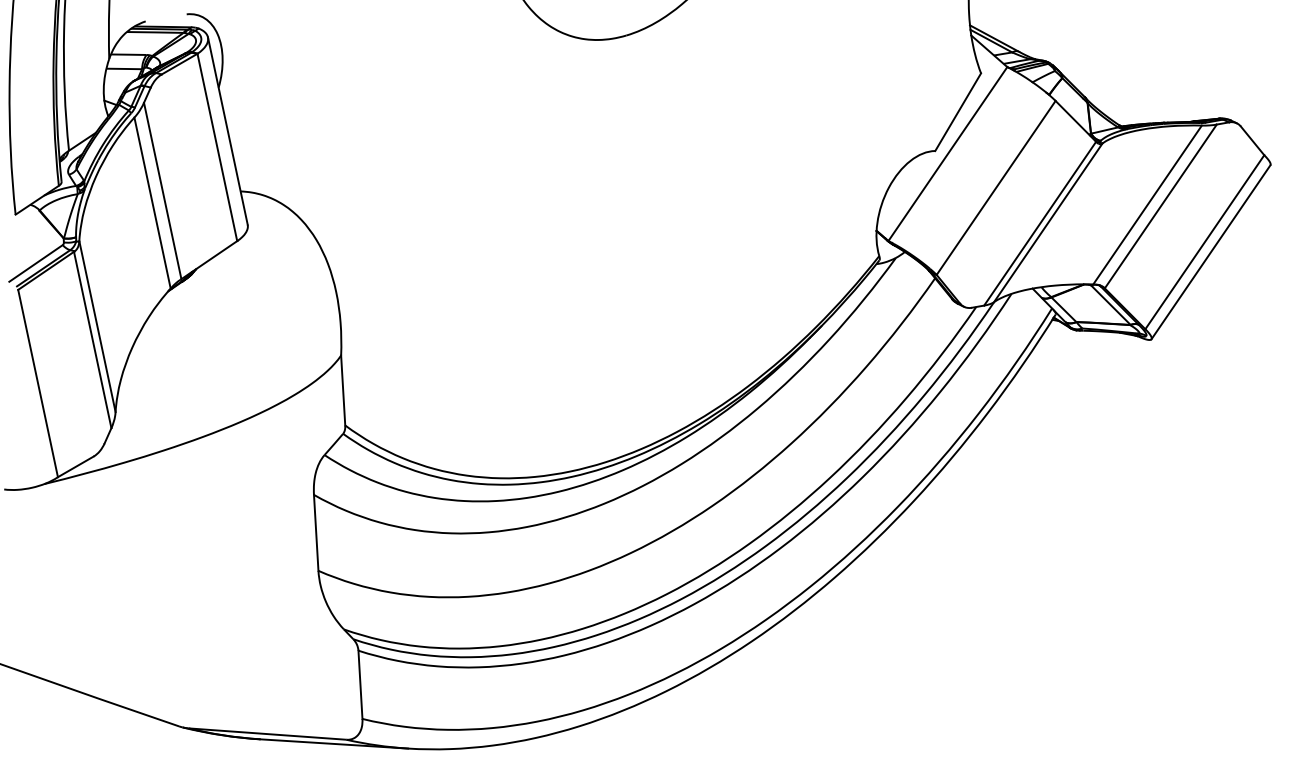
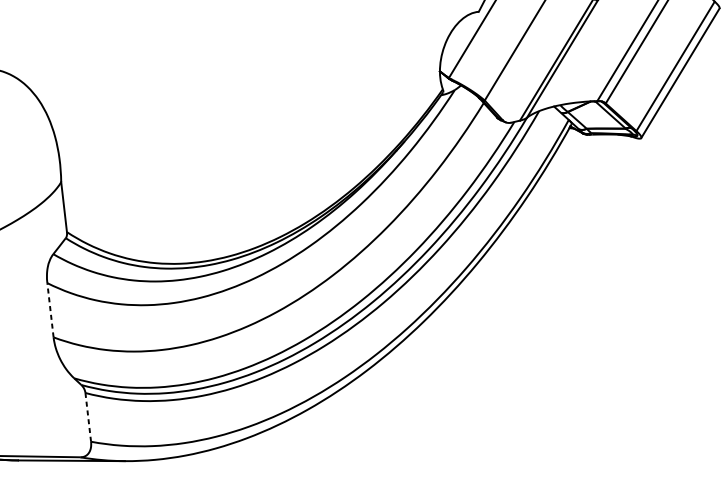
line: (316, 532) -> (50, 309), solid -> dashed
line: (360, 684) -> (88, 417), solid -> dashed

